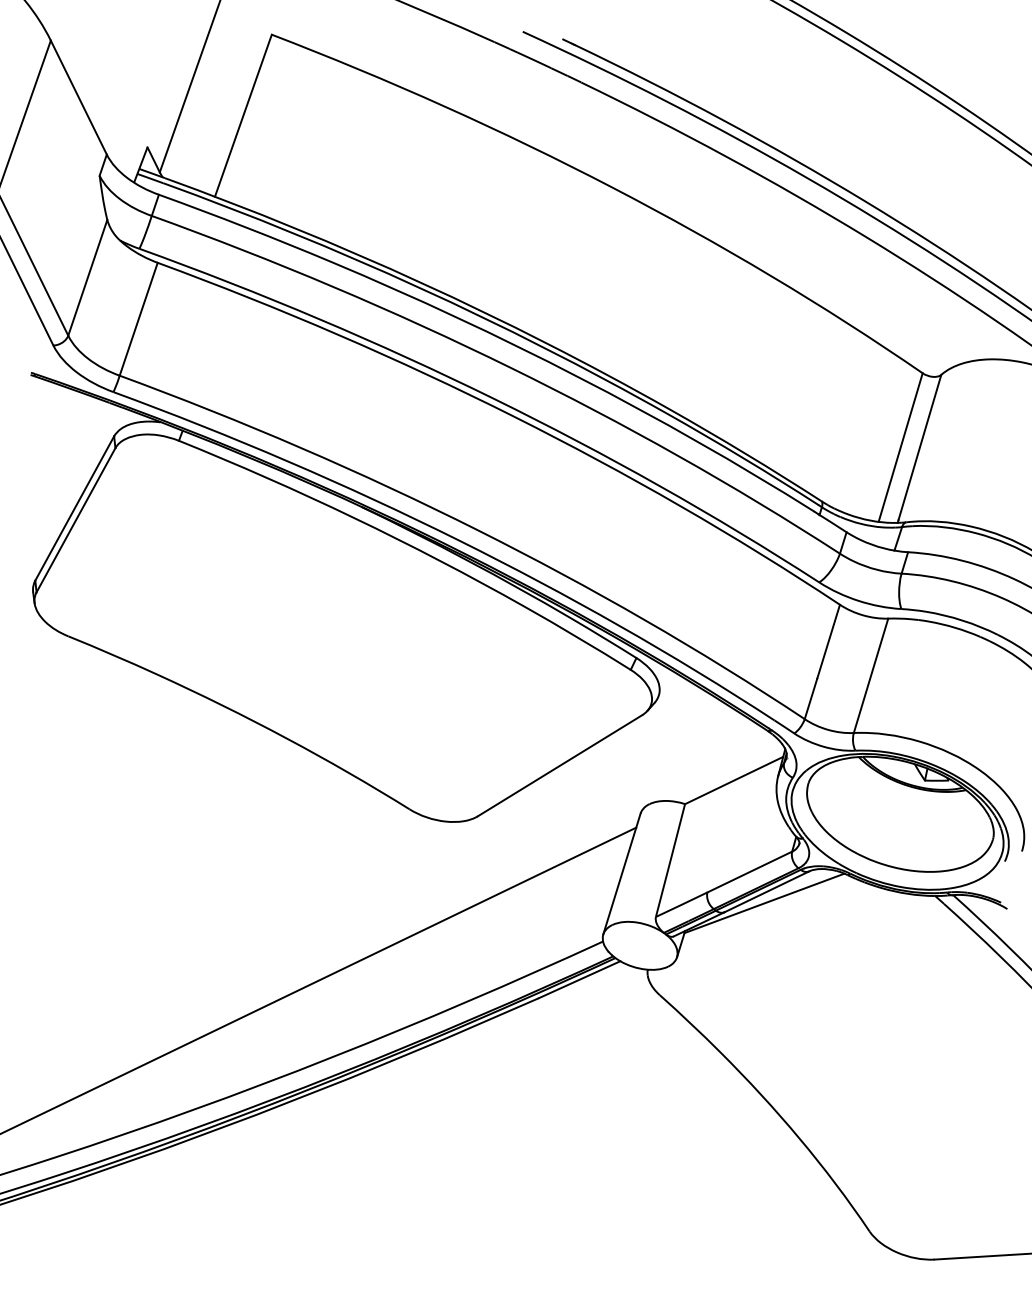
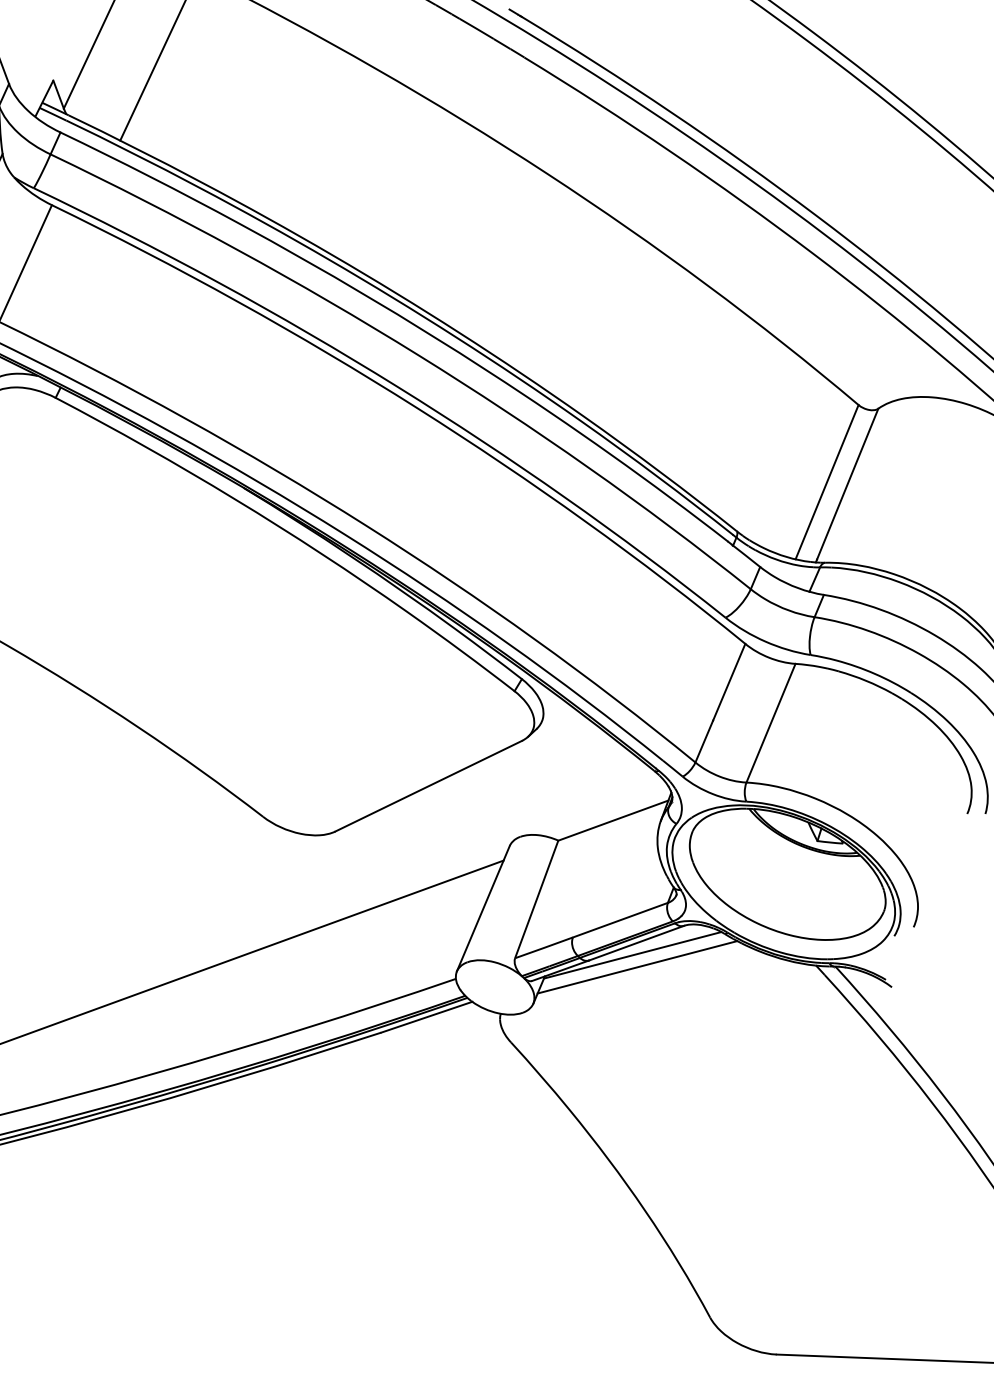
line: (770, 913) -> (638, 966), added

